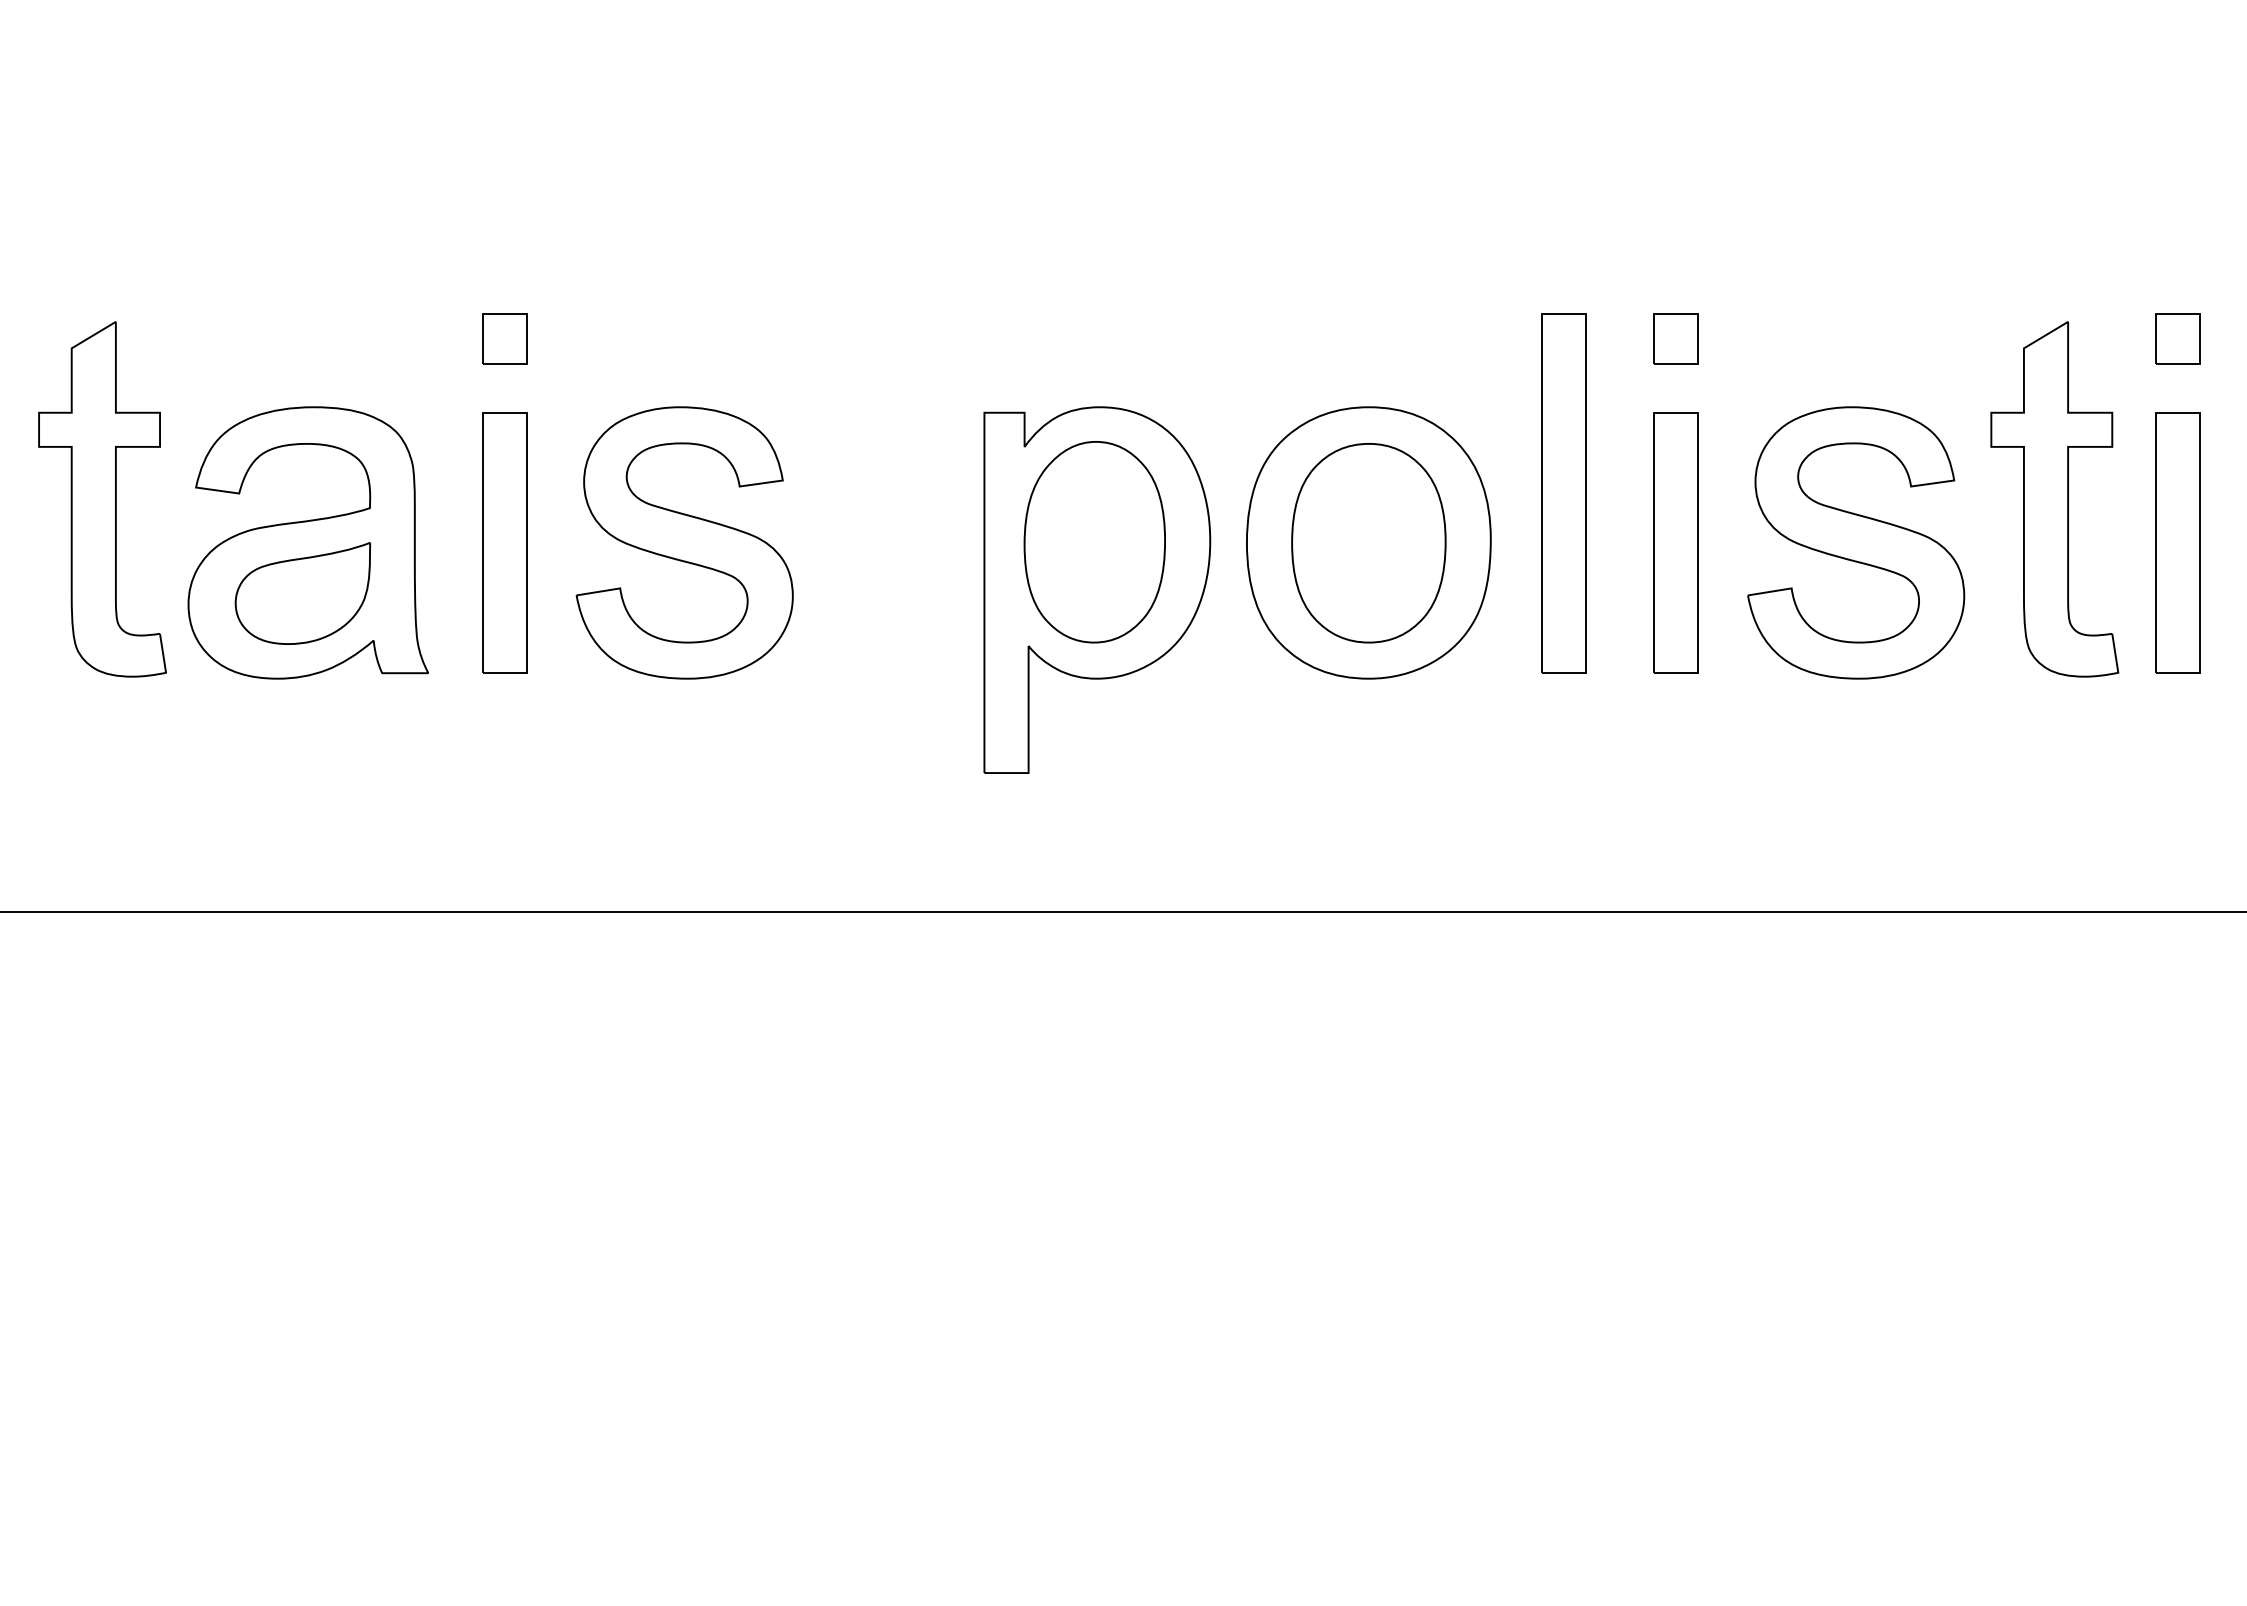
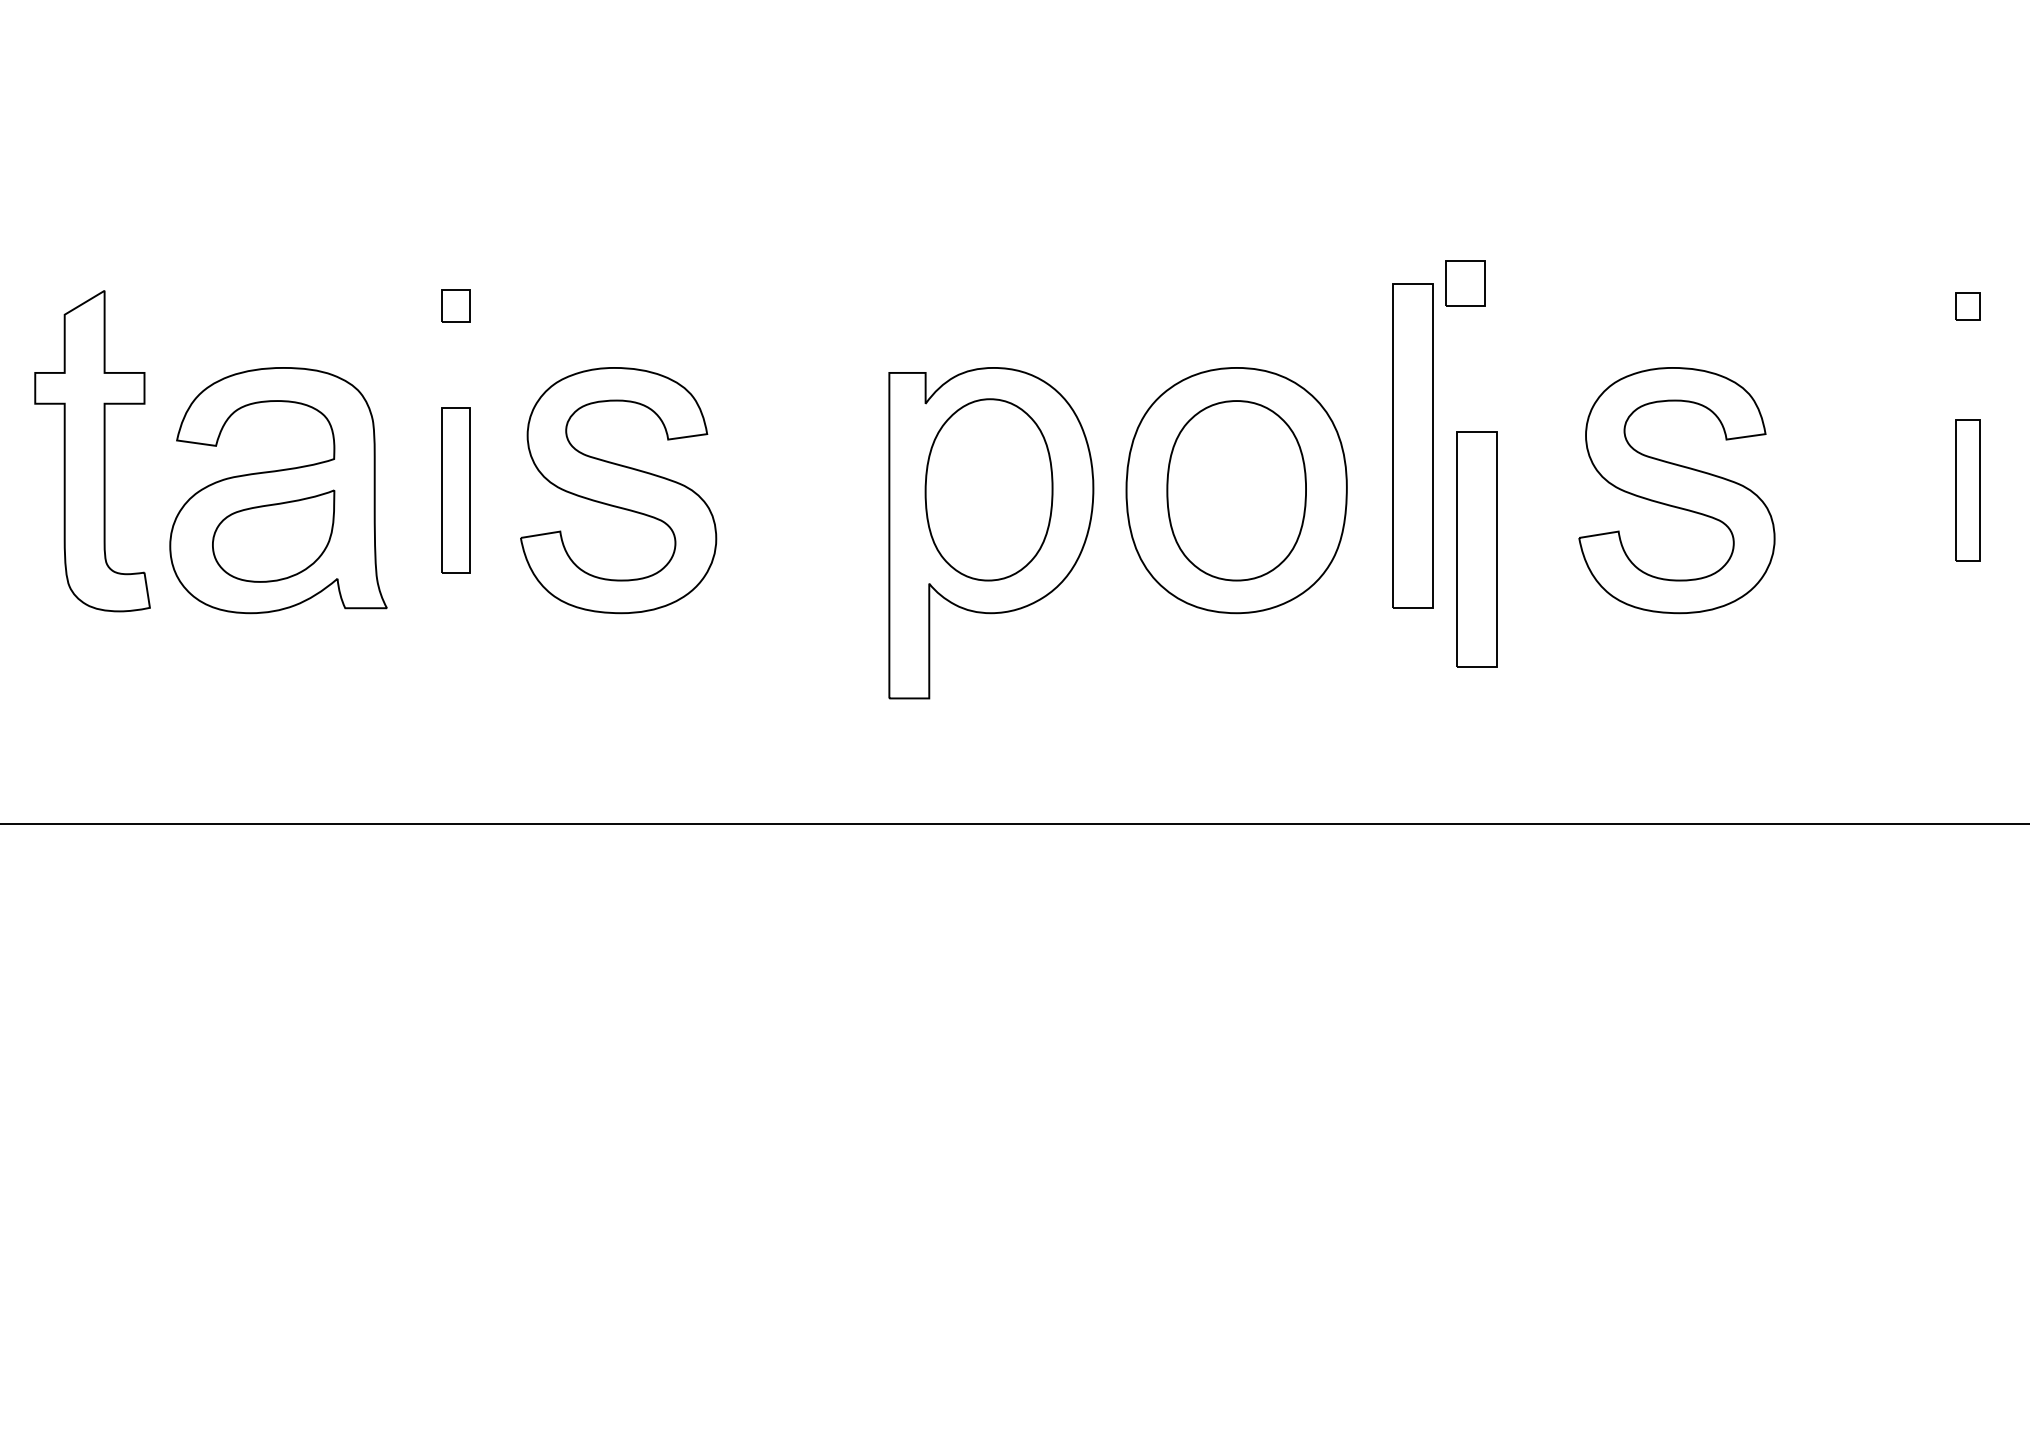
part: (504, 338) -> (455, 305), size x0.7
part: (1675, 338) -> (1464, 283), moved
part: (2177, 338) -> (1967, 305), size x0.6
part: (2054, 499) -> (1856, 451), removed
part: (504, 542) -> (455, 490), size x0.7
part: (1675, 542) -> (1476, 548), moved
part: (2177, 542) -> (1967, 490), size x0.6

